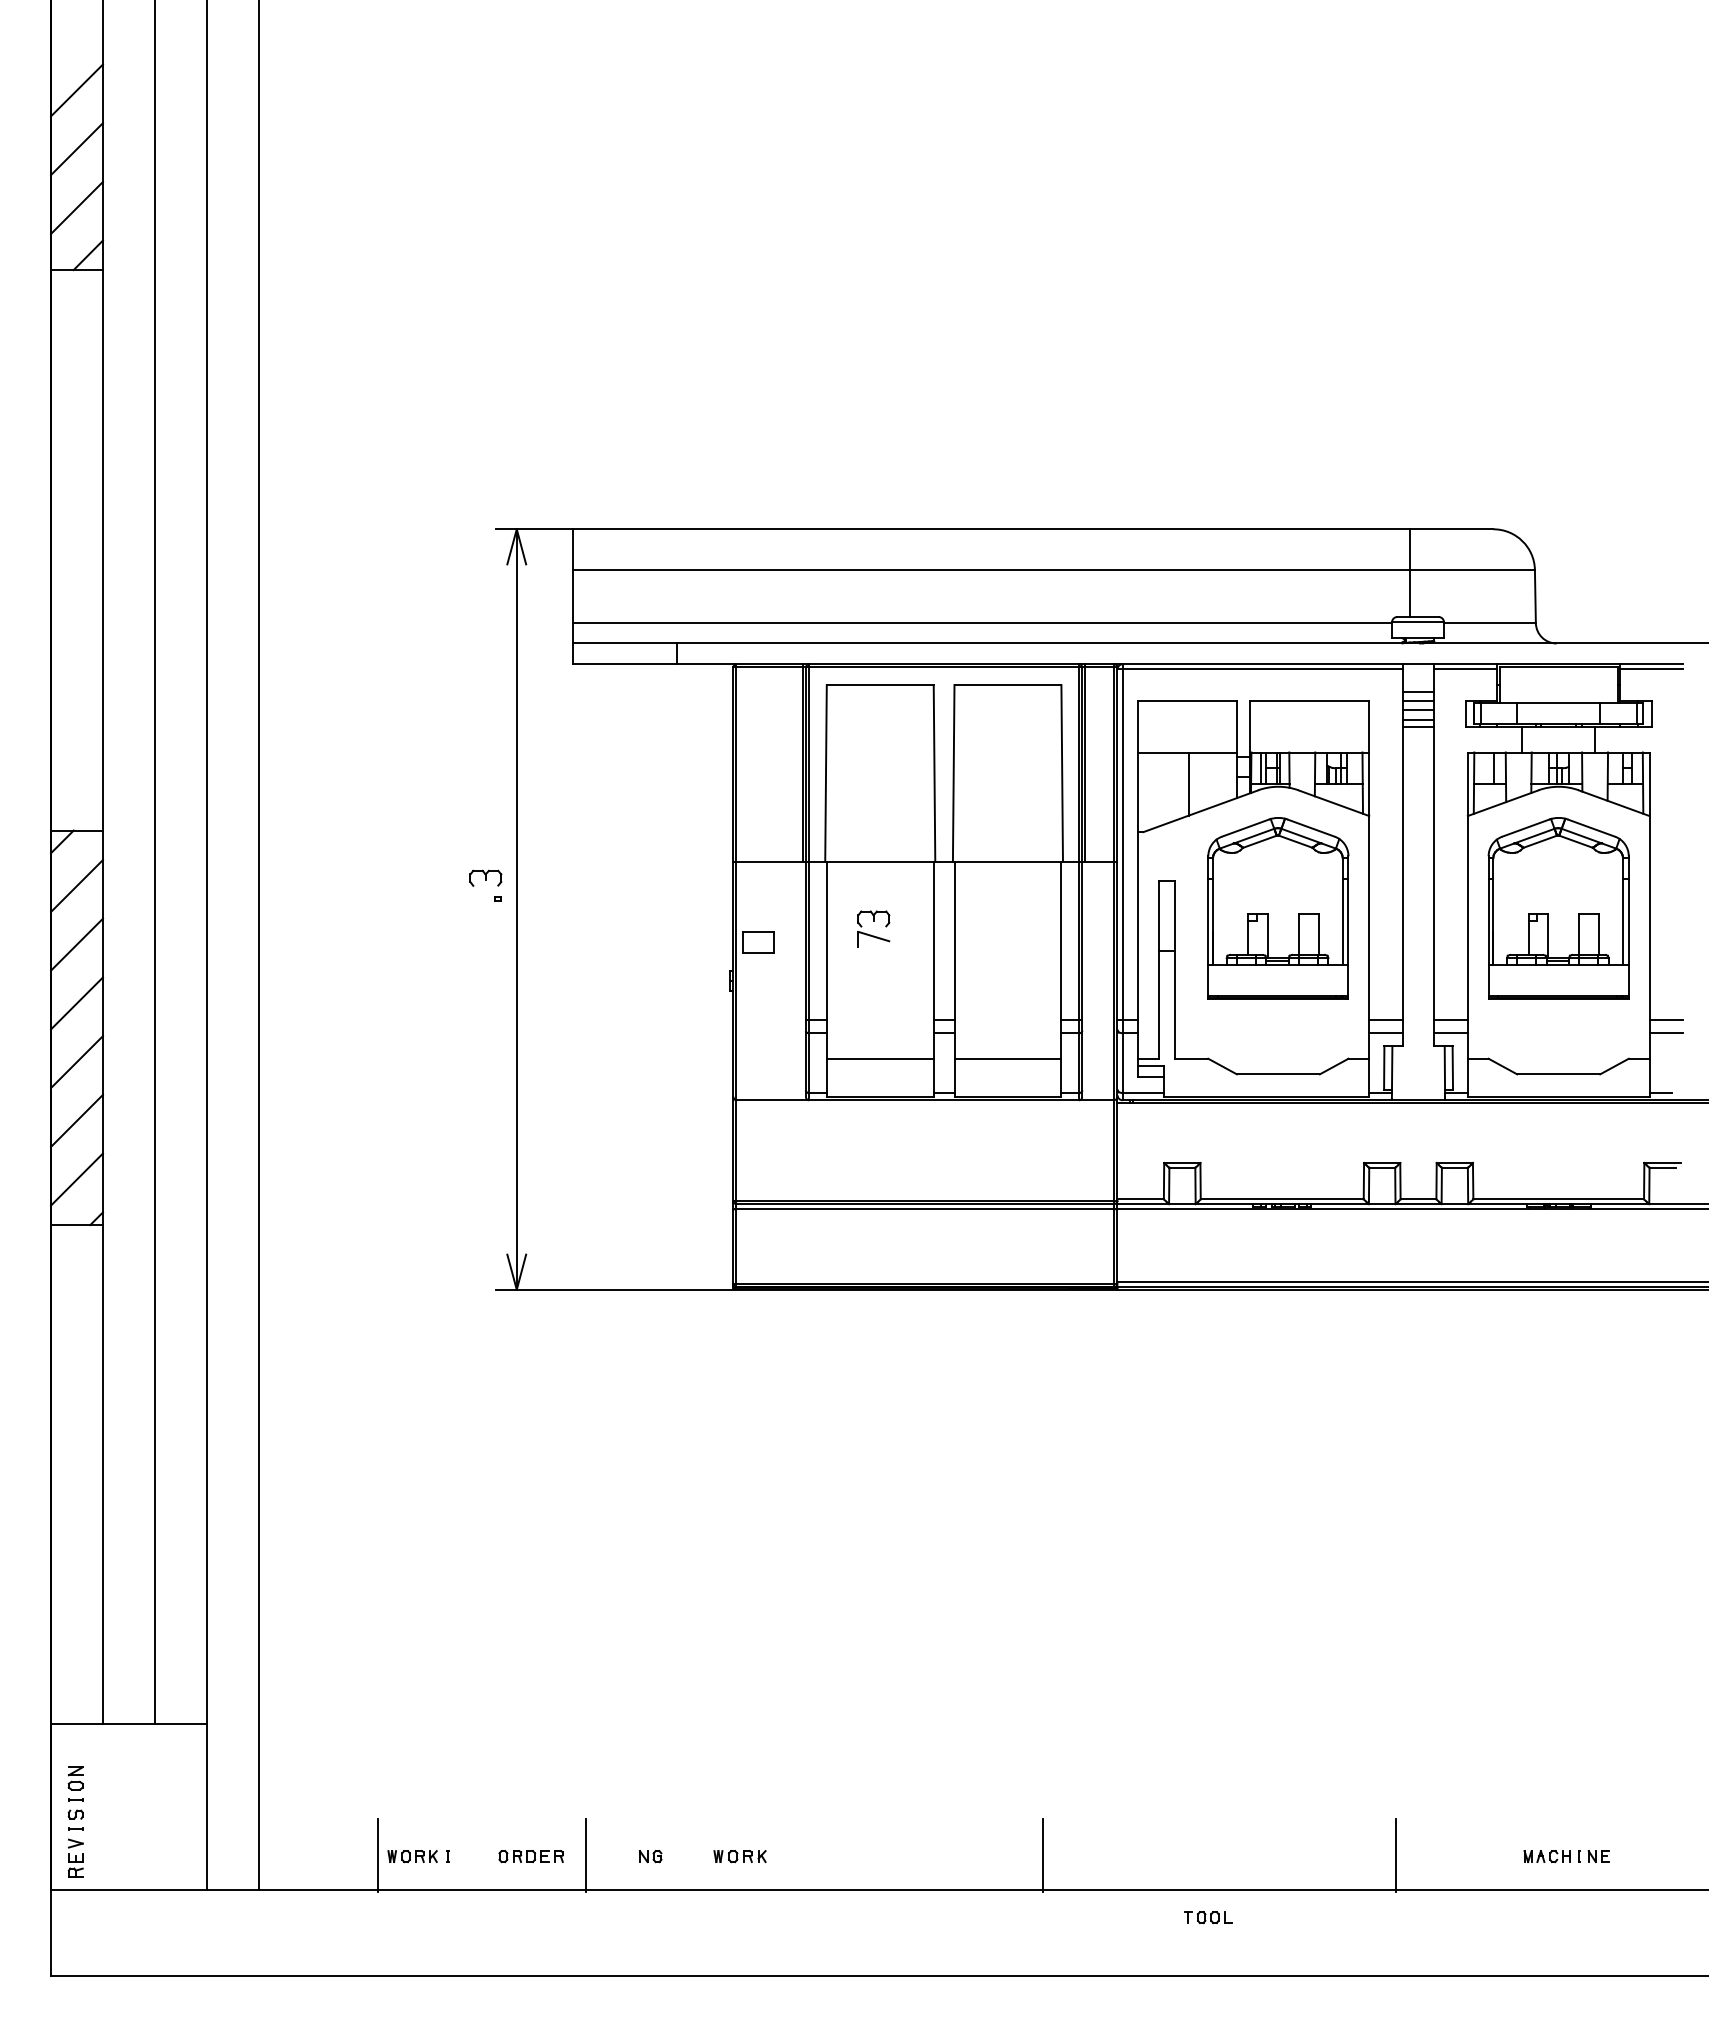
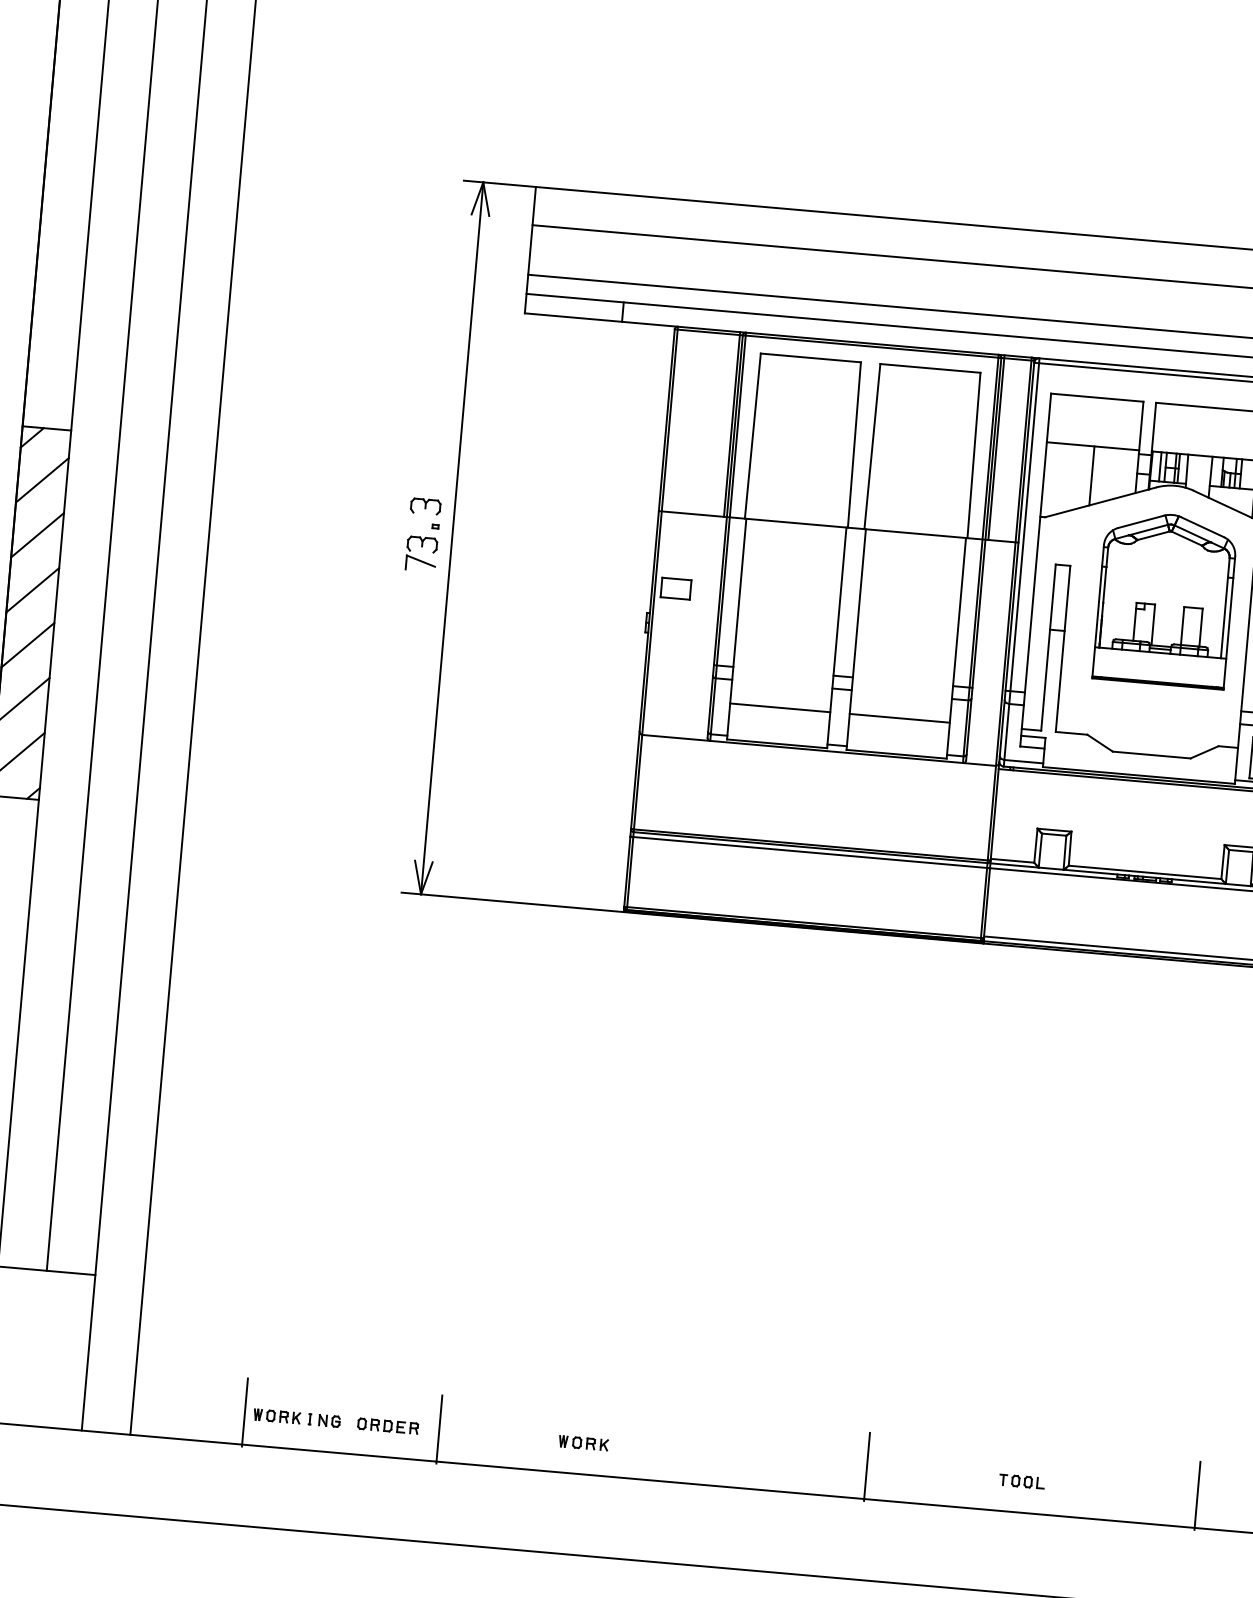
part: (871, 934) -> (418, 559), moved
part: (650, 1856) -> (329, 1420), moved
part: (1208, 1917) -> (1022, 1481), moved

